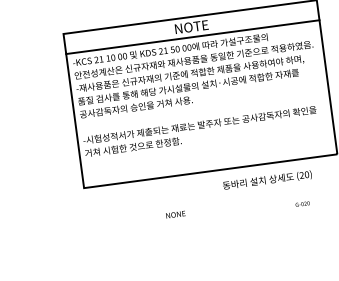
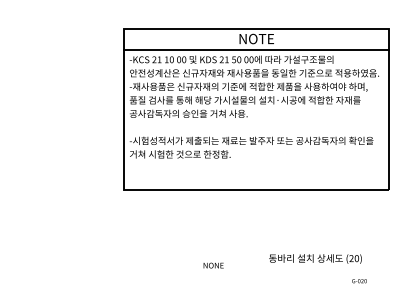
text: (267, 179) -> (315, 258), moved
text: (302, 204) -> (359, 281), moved
text: (175, 214) -> (213, 265), moved

